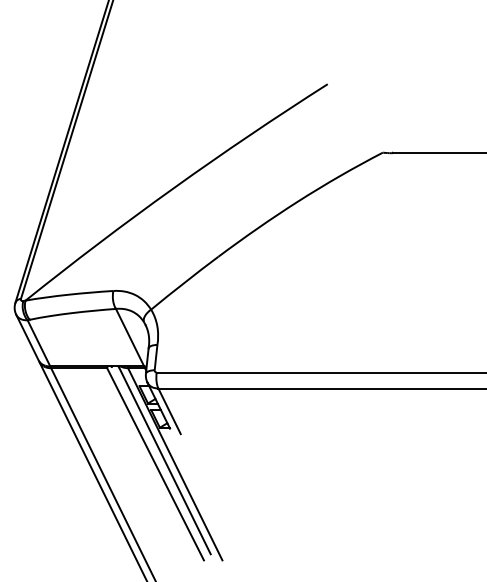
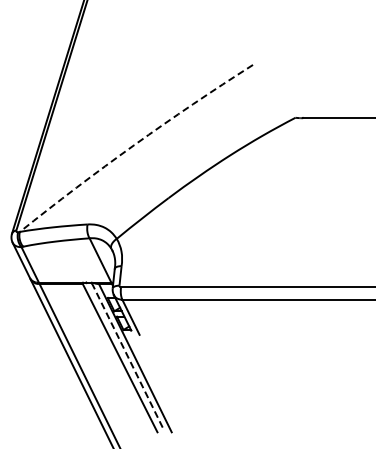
arc: (174, 188) -> (134, 145), solid -> dashed
line: (165, 460) -> (127, 355), solid -> dashed

